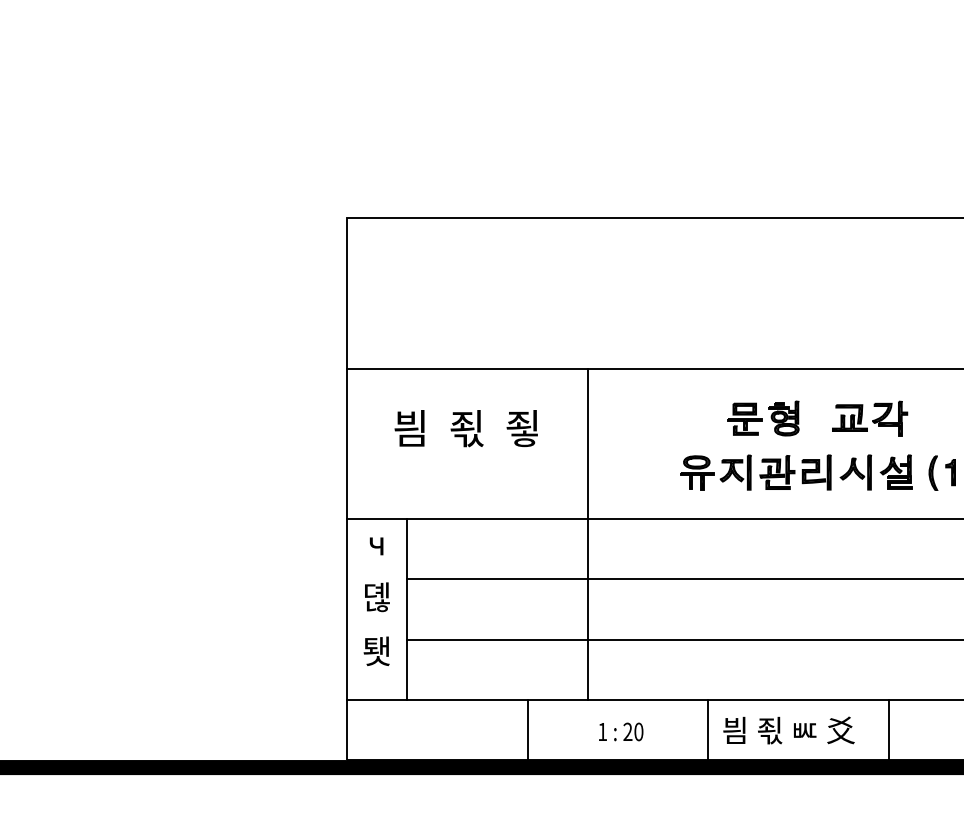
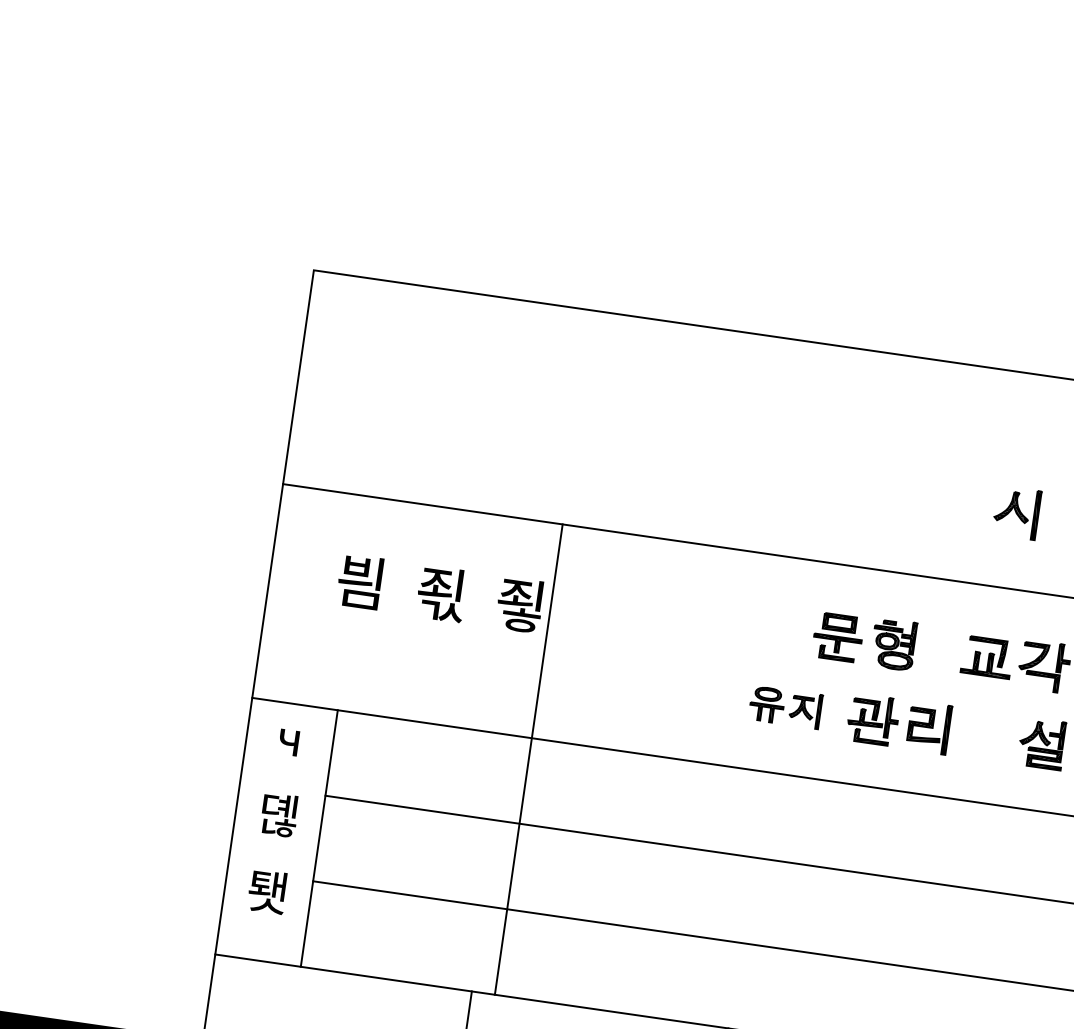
part: (715, 472) -> (785, 707), size x0.7
part: (855, 472) -> (1016, 512), moved
line: (587, 533) -> (528, 758), moved

